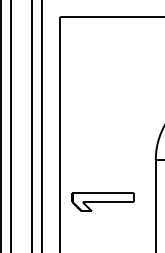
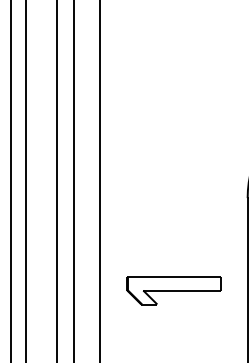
part: (102, 201) -> (173, 289), moved

